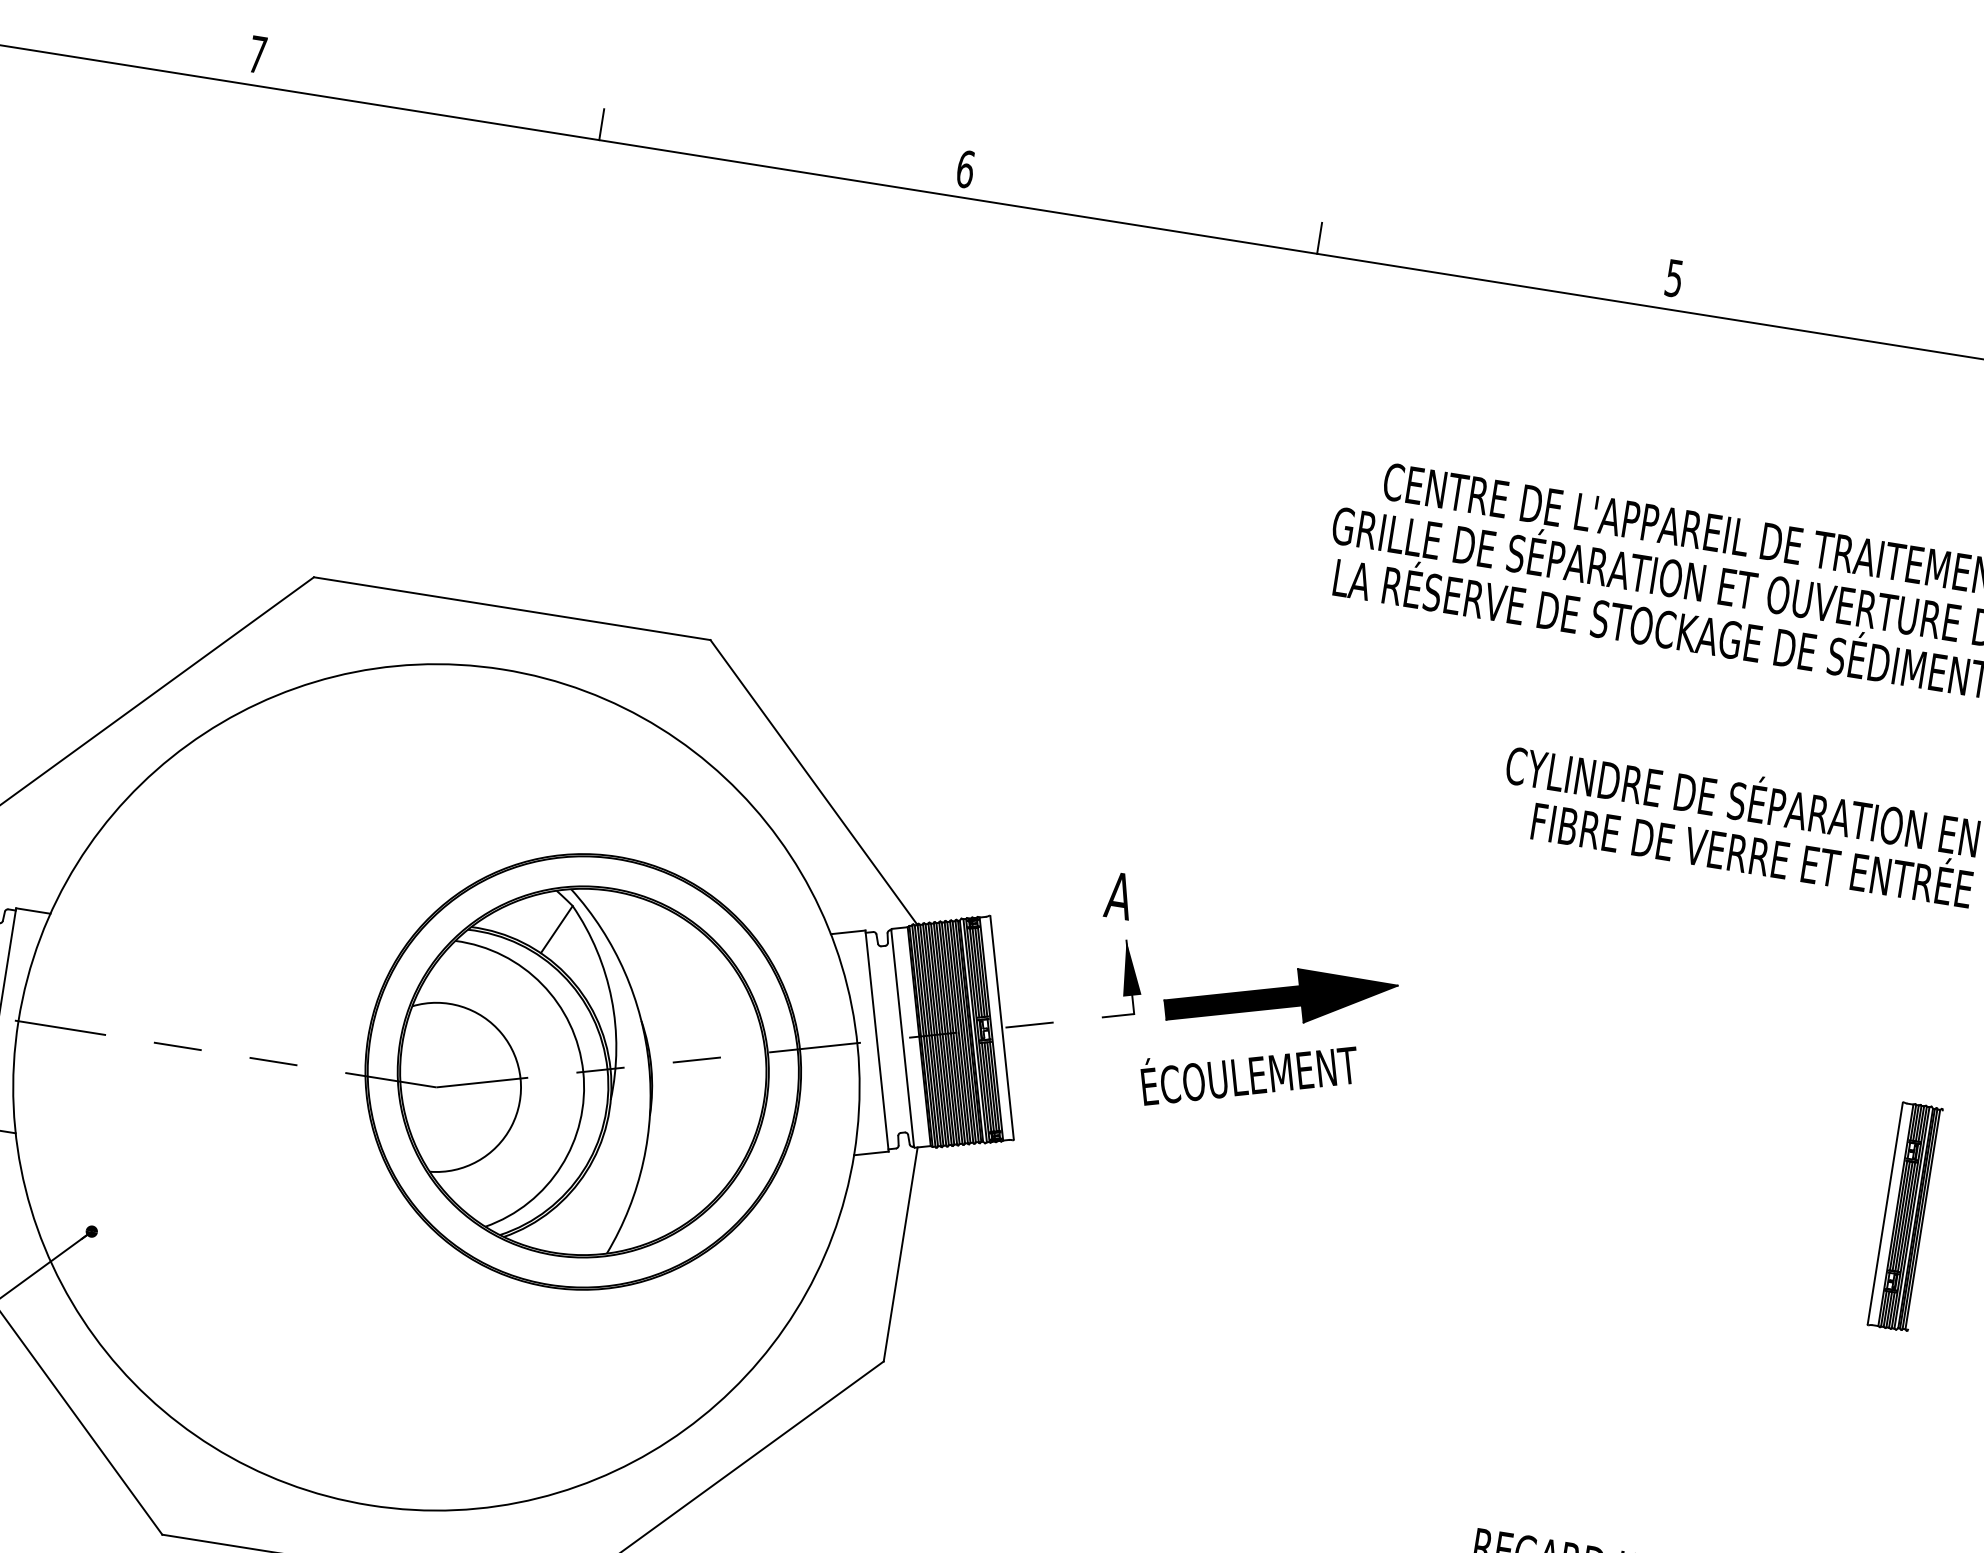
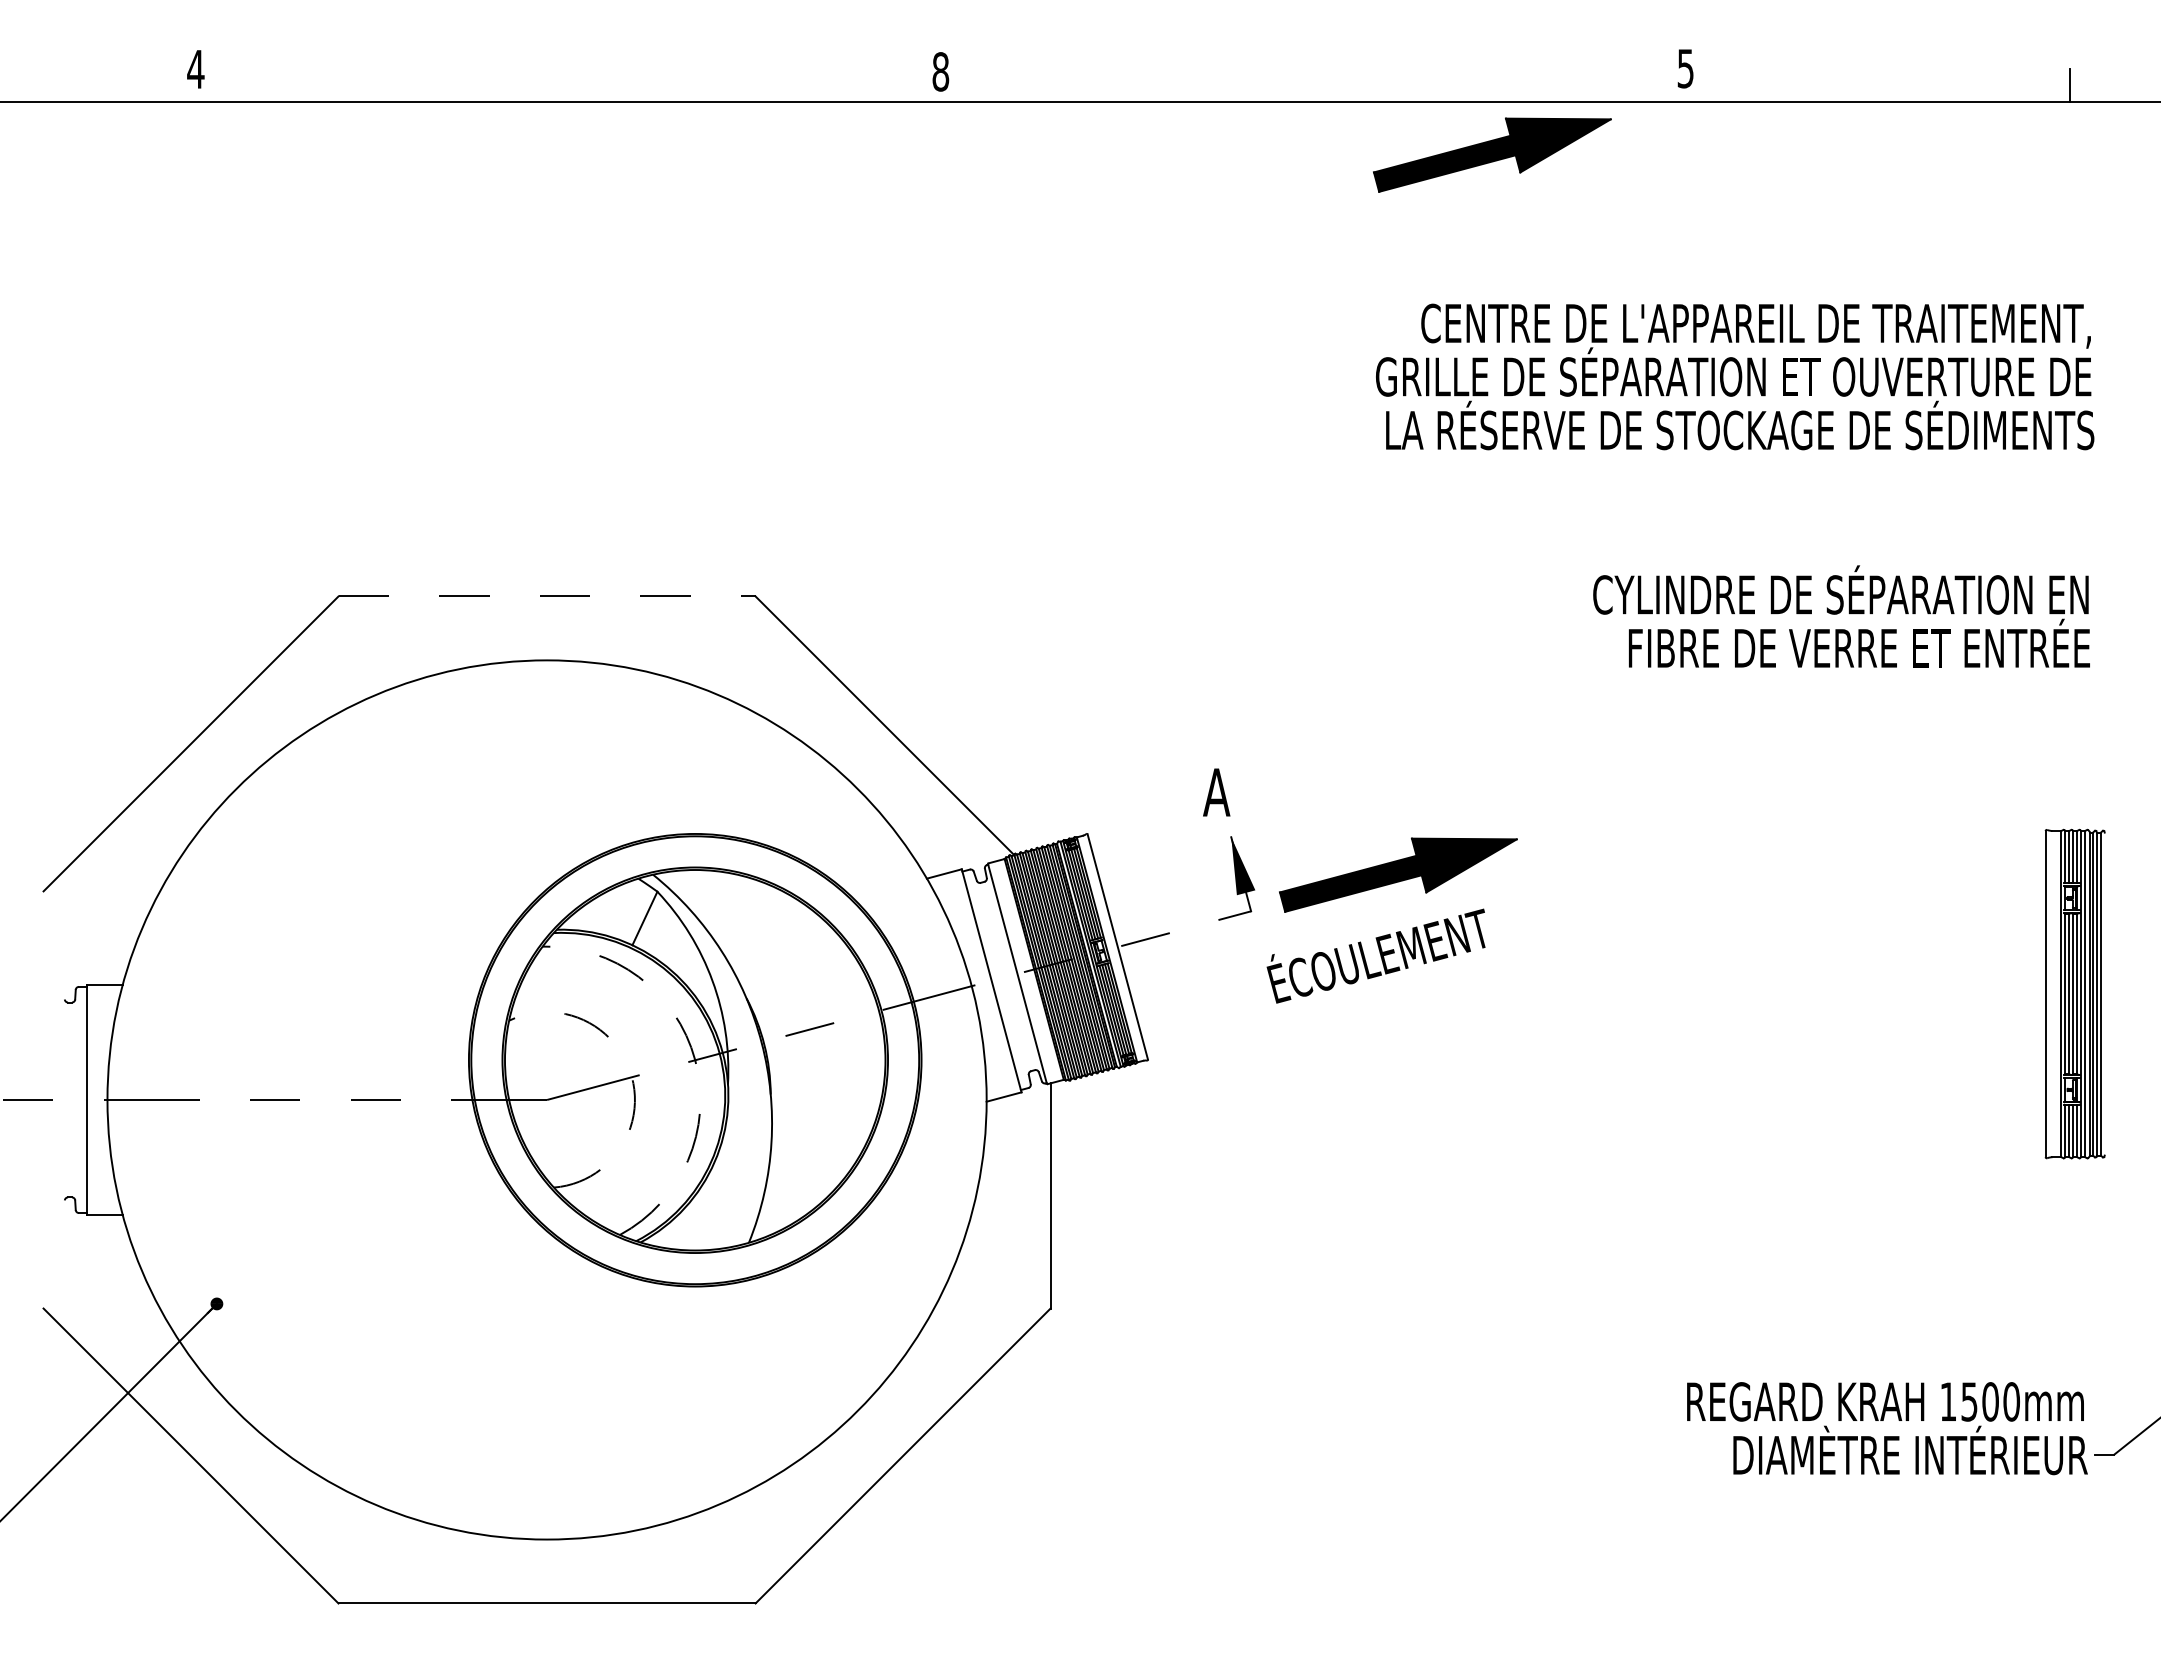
text: (257, 54) -> (195, 69), 7 -> 4
line: (601, 124) -> (560, 85), removed
text: (965, 168) -> (940, 71), 6 -> 8
line: (1319, 238) -> (1315, 85), removed
part: (1477, 330) -> (1492, 154), added
line: (512, 608) -> (547, 596), solid -> dashed
arc: (583, 1072) -> (695, 1060), solid -> dashed
arc: (520, 1078) -> (631, 1077), solid -> dashed
part: (1905, 1216) -> (2075, 993), size x1.4

